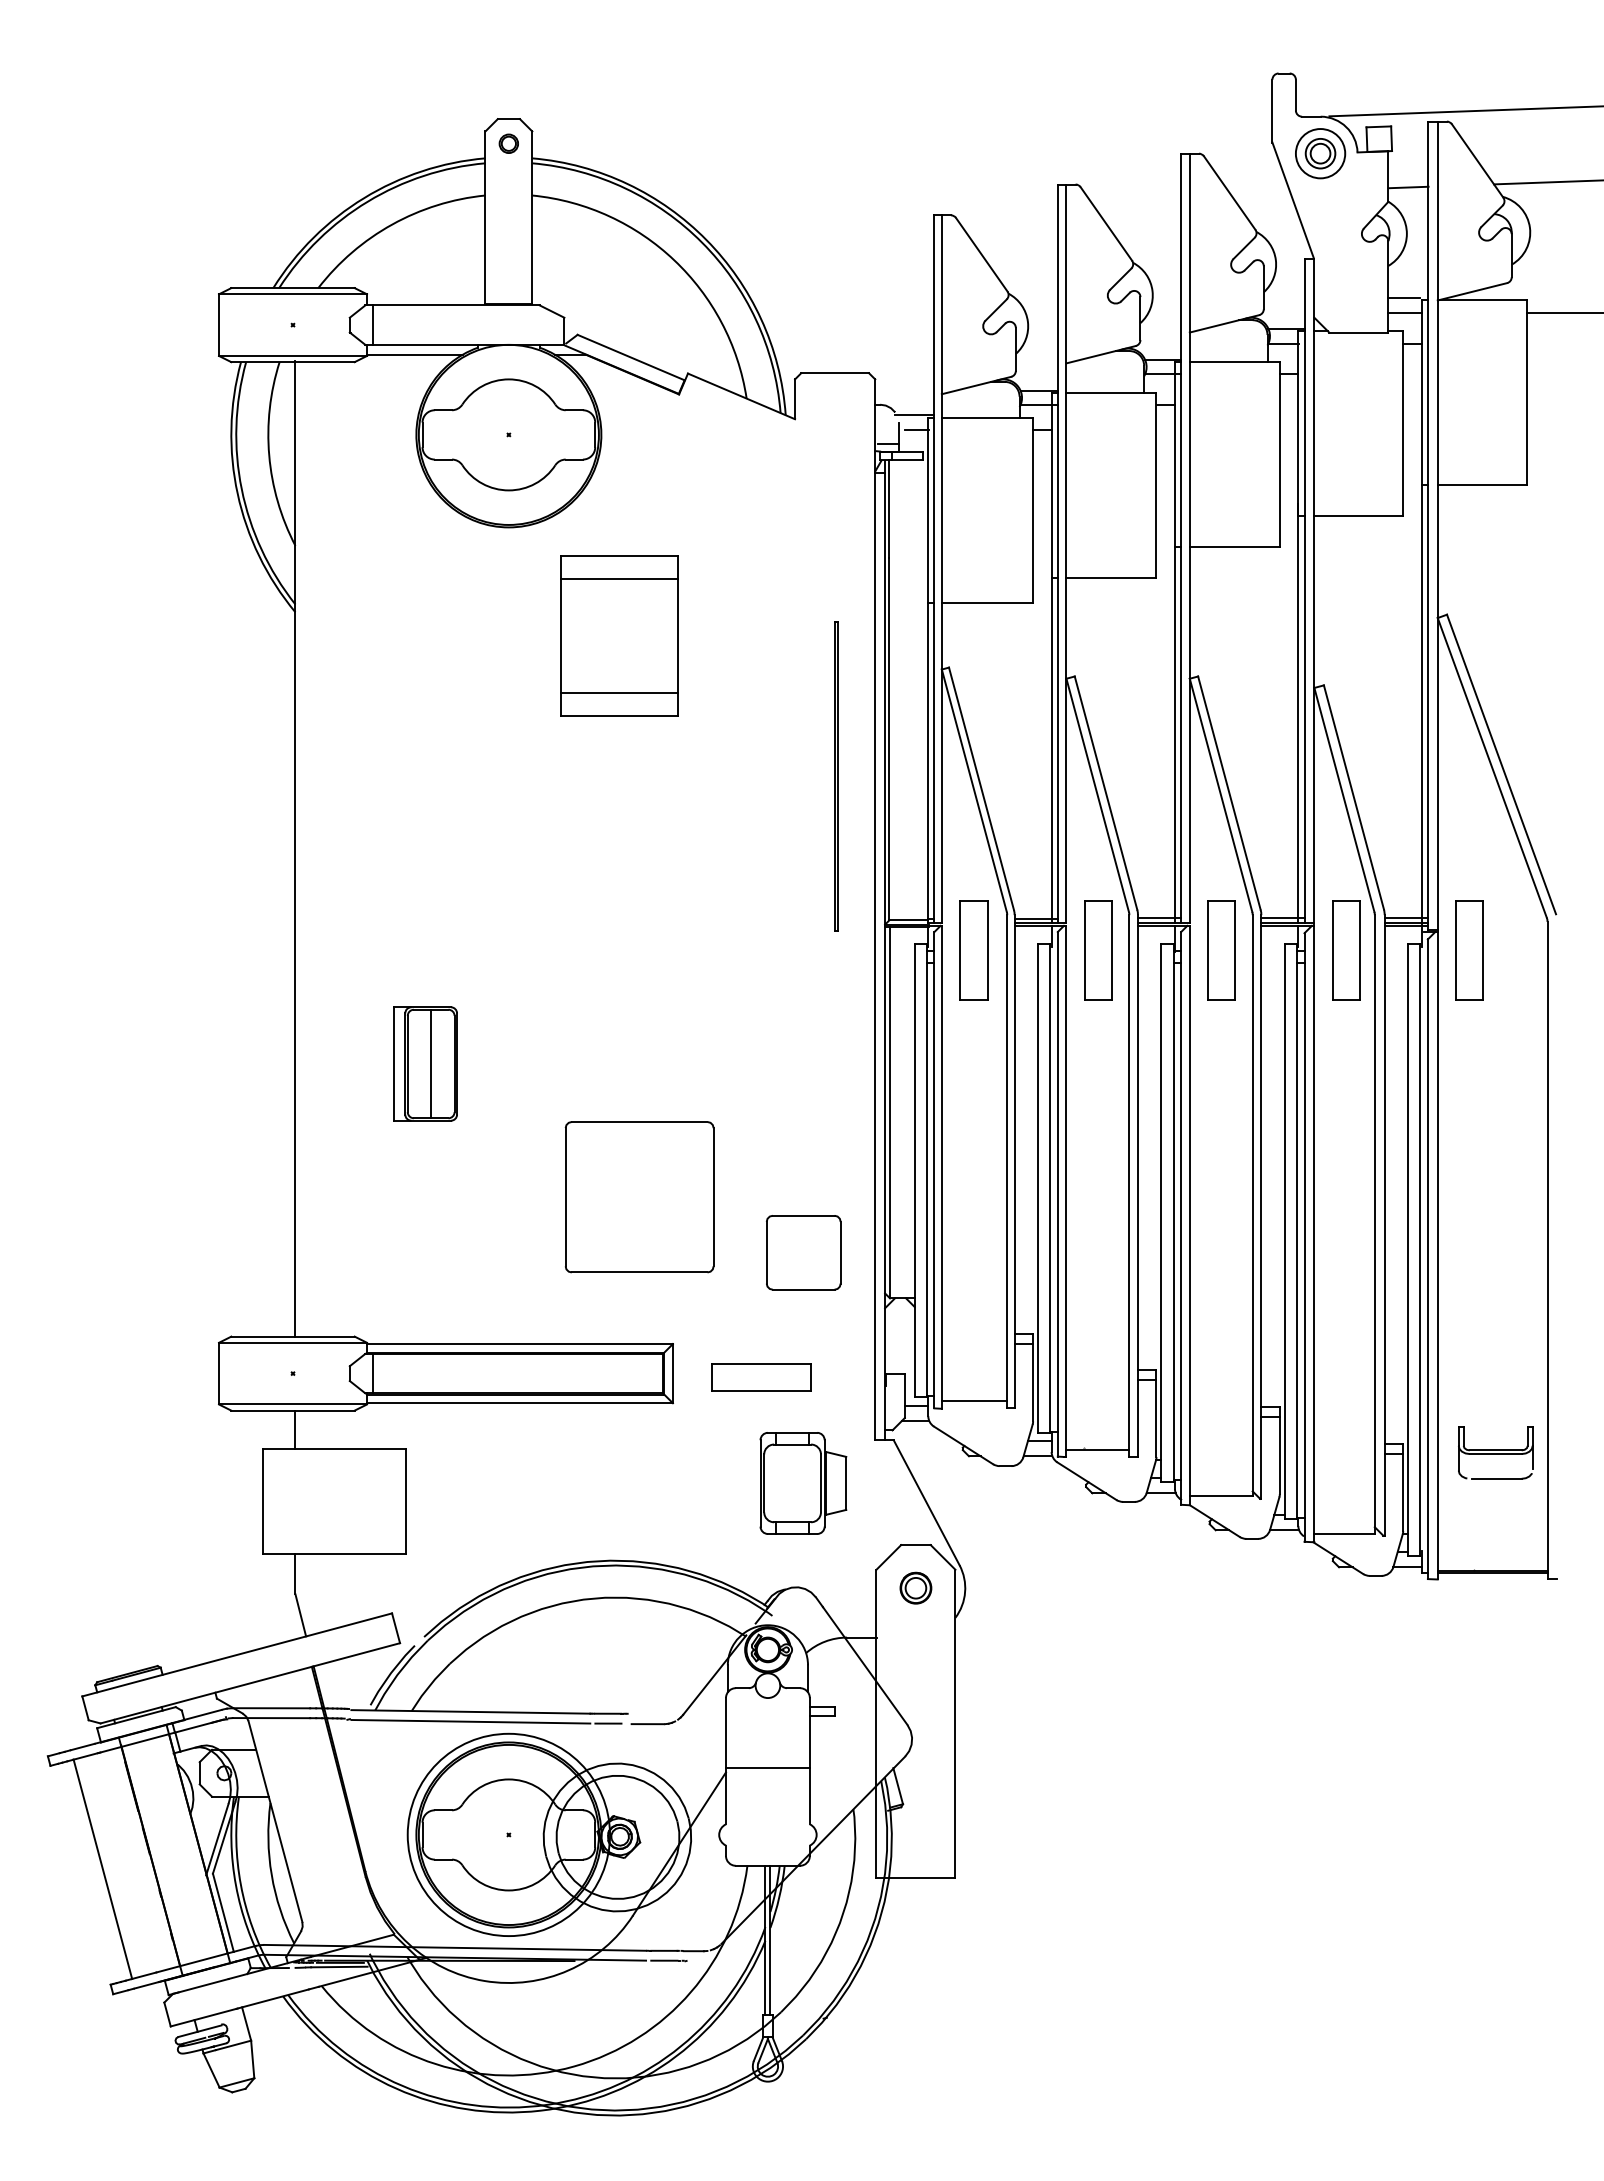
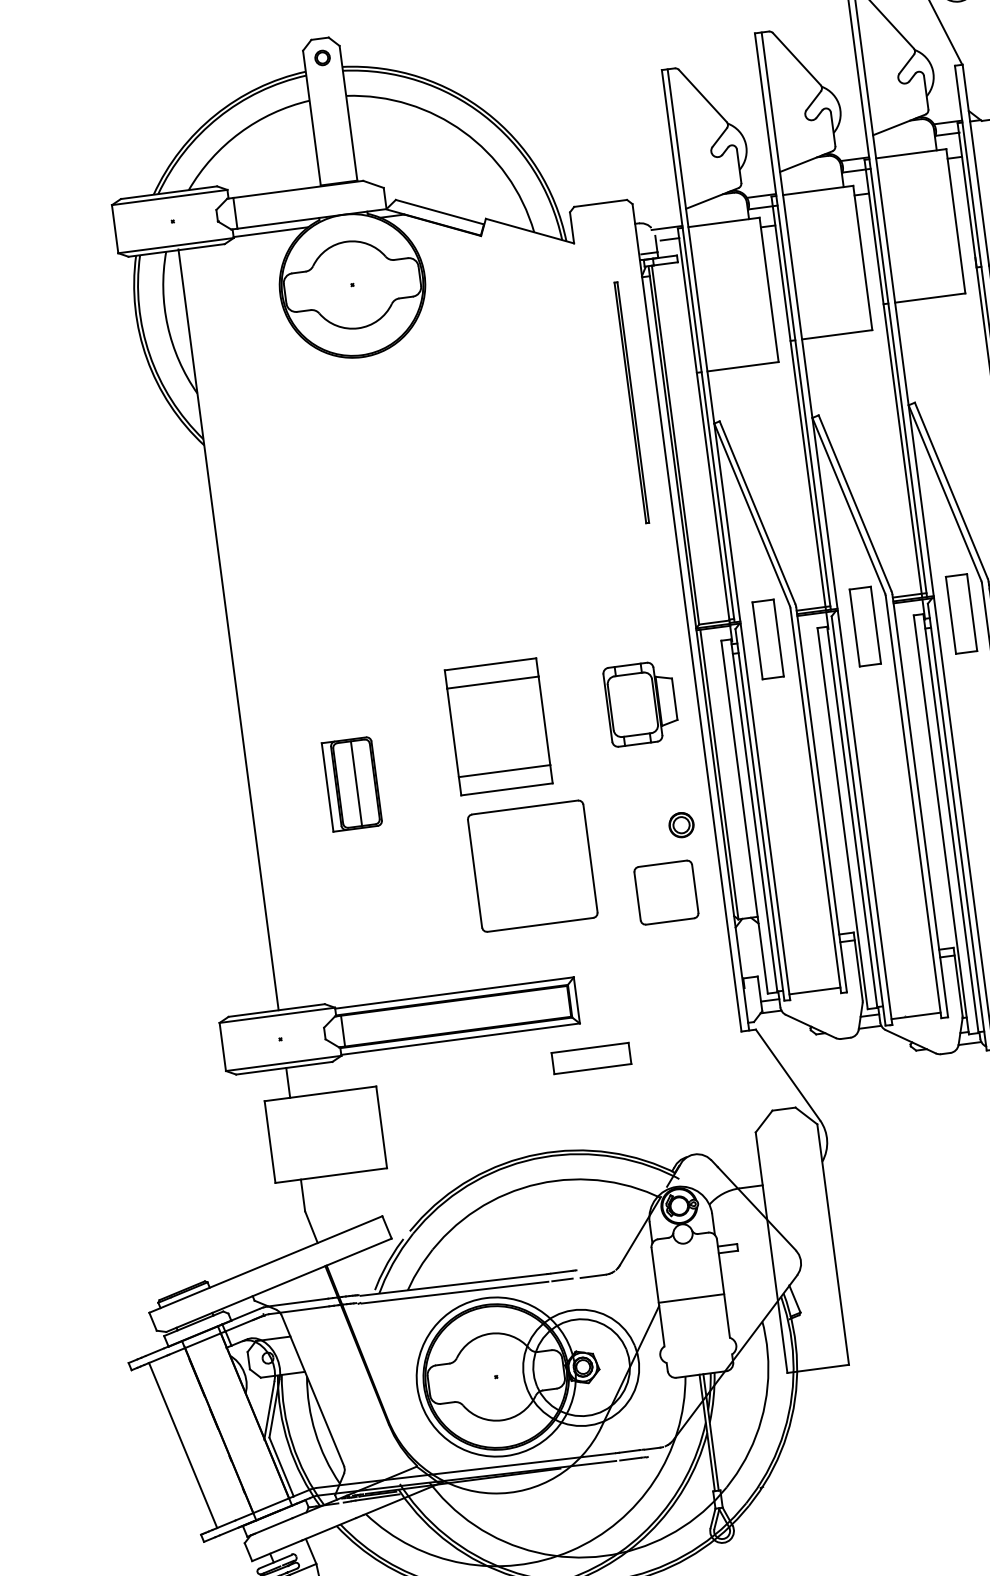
part: (619, 635) -> (498, 726), moved
line: (835, 776) -> (631, 402), moved
part: (761, 1377) -> (591, 1058), moved
part: (803, 1483) -> (641, 703), moved
part: (915, 1587) -> (681, 824), moved

